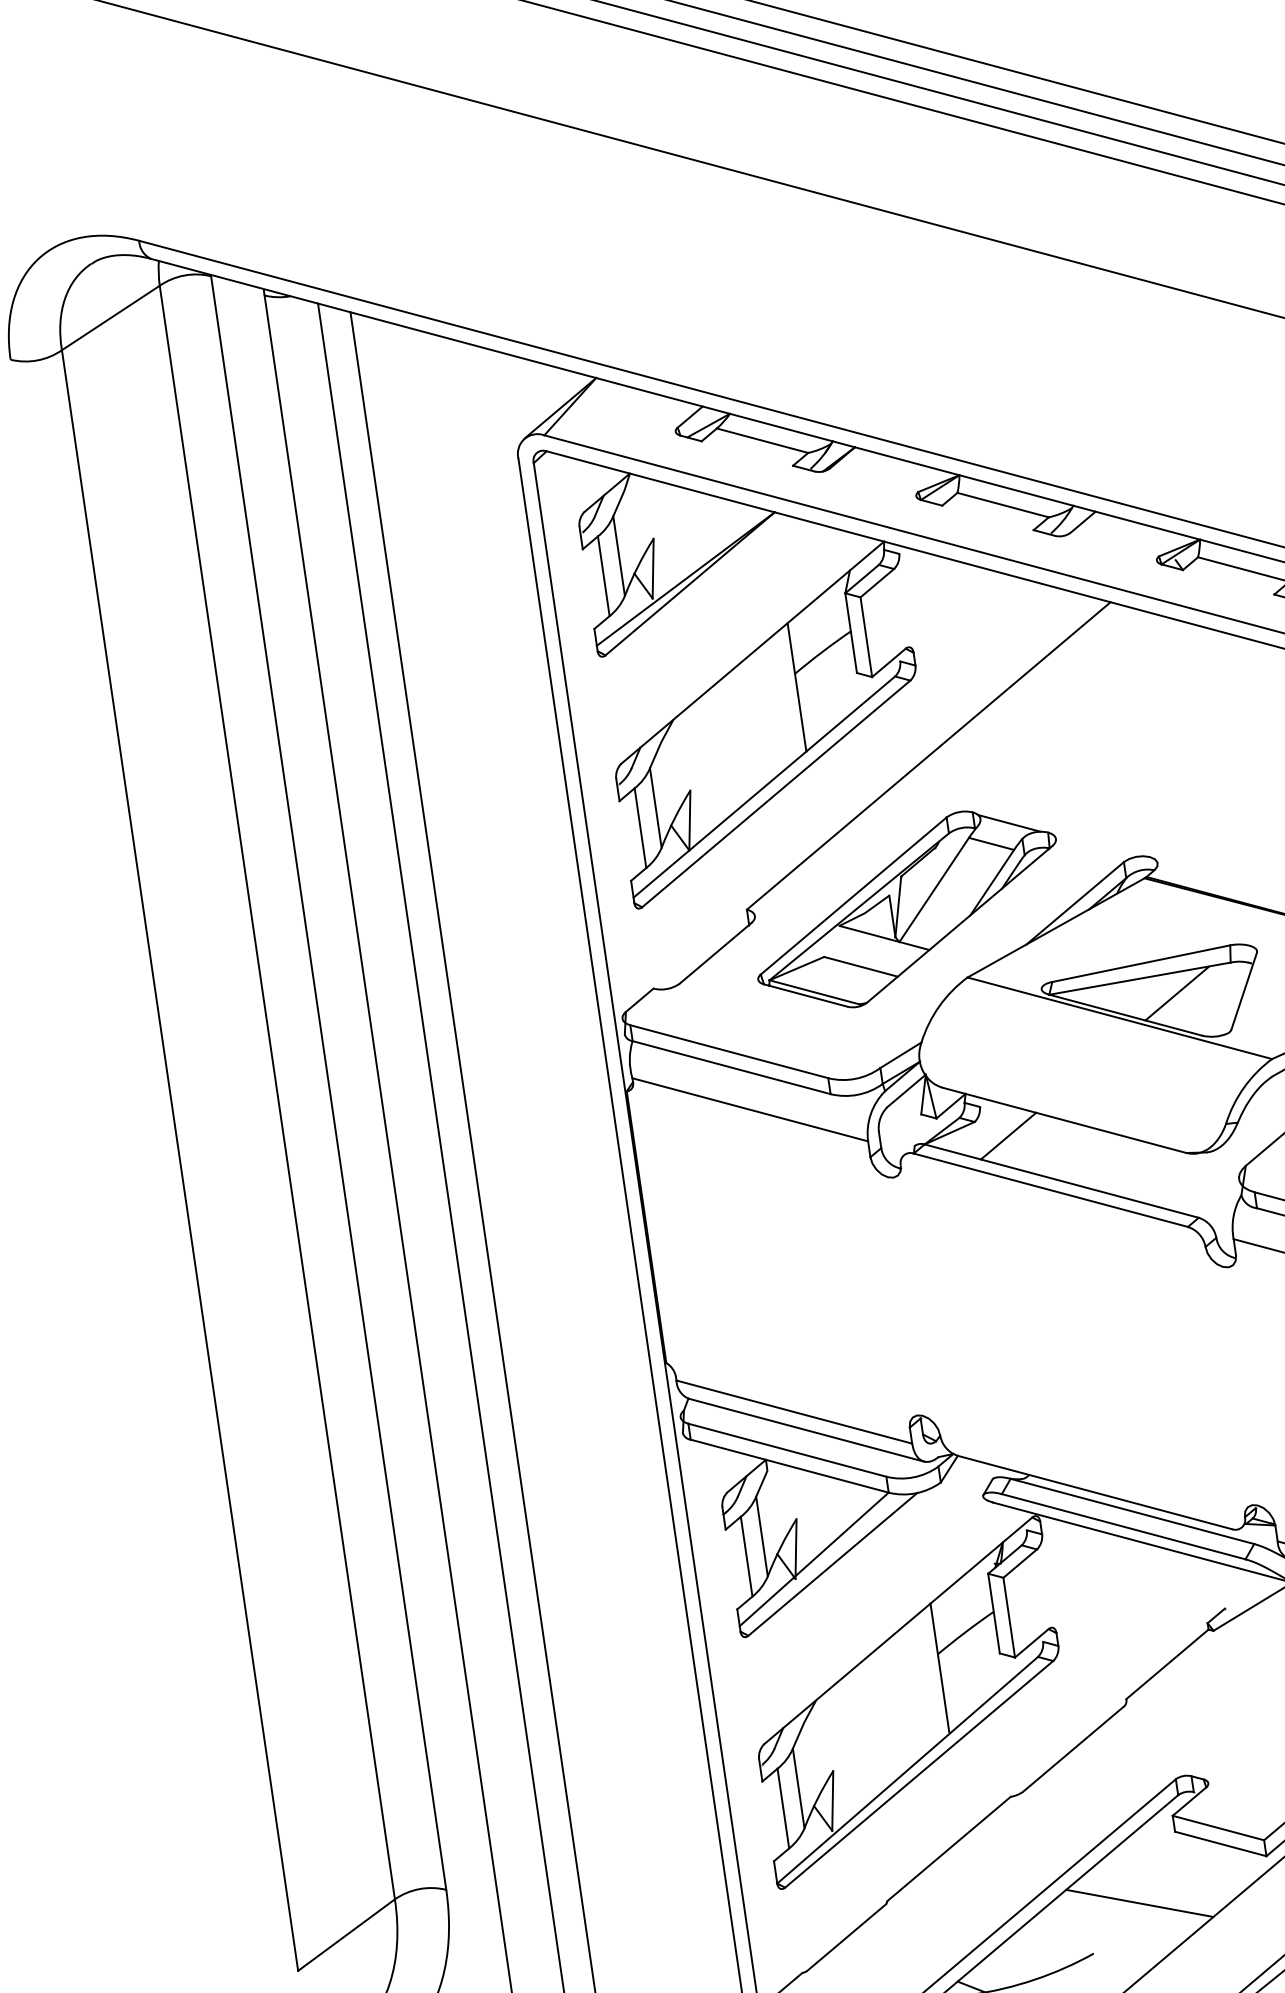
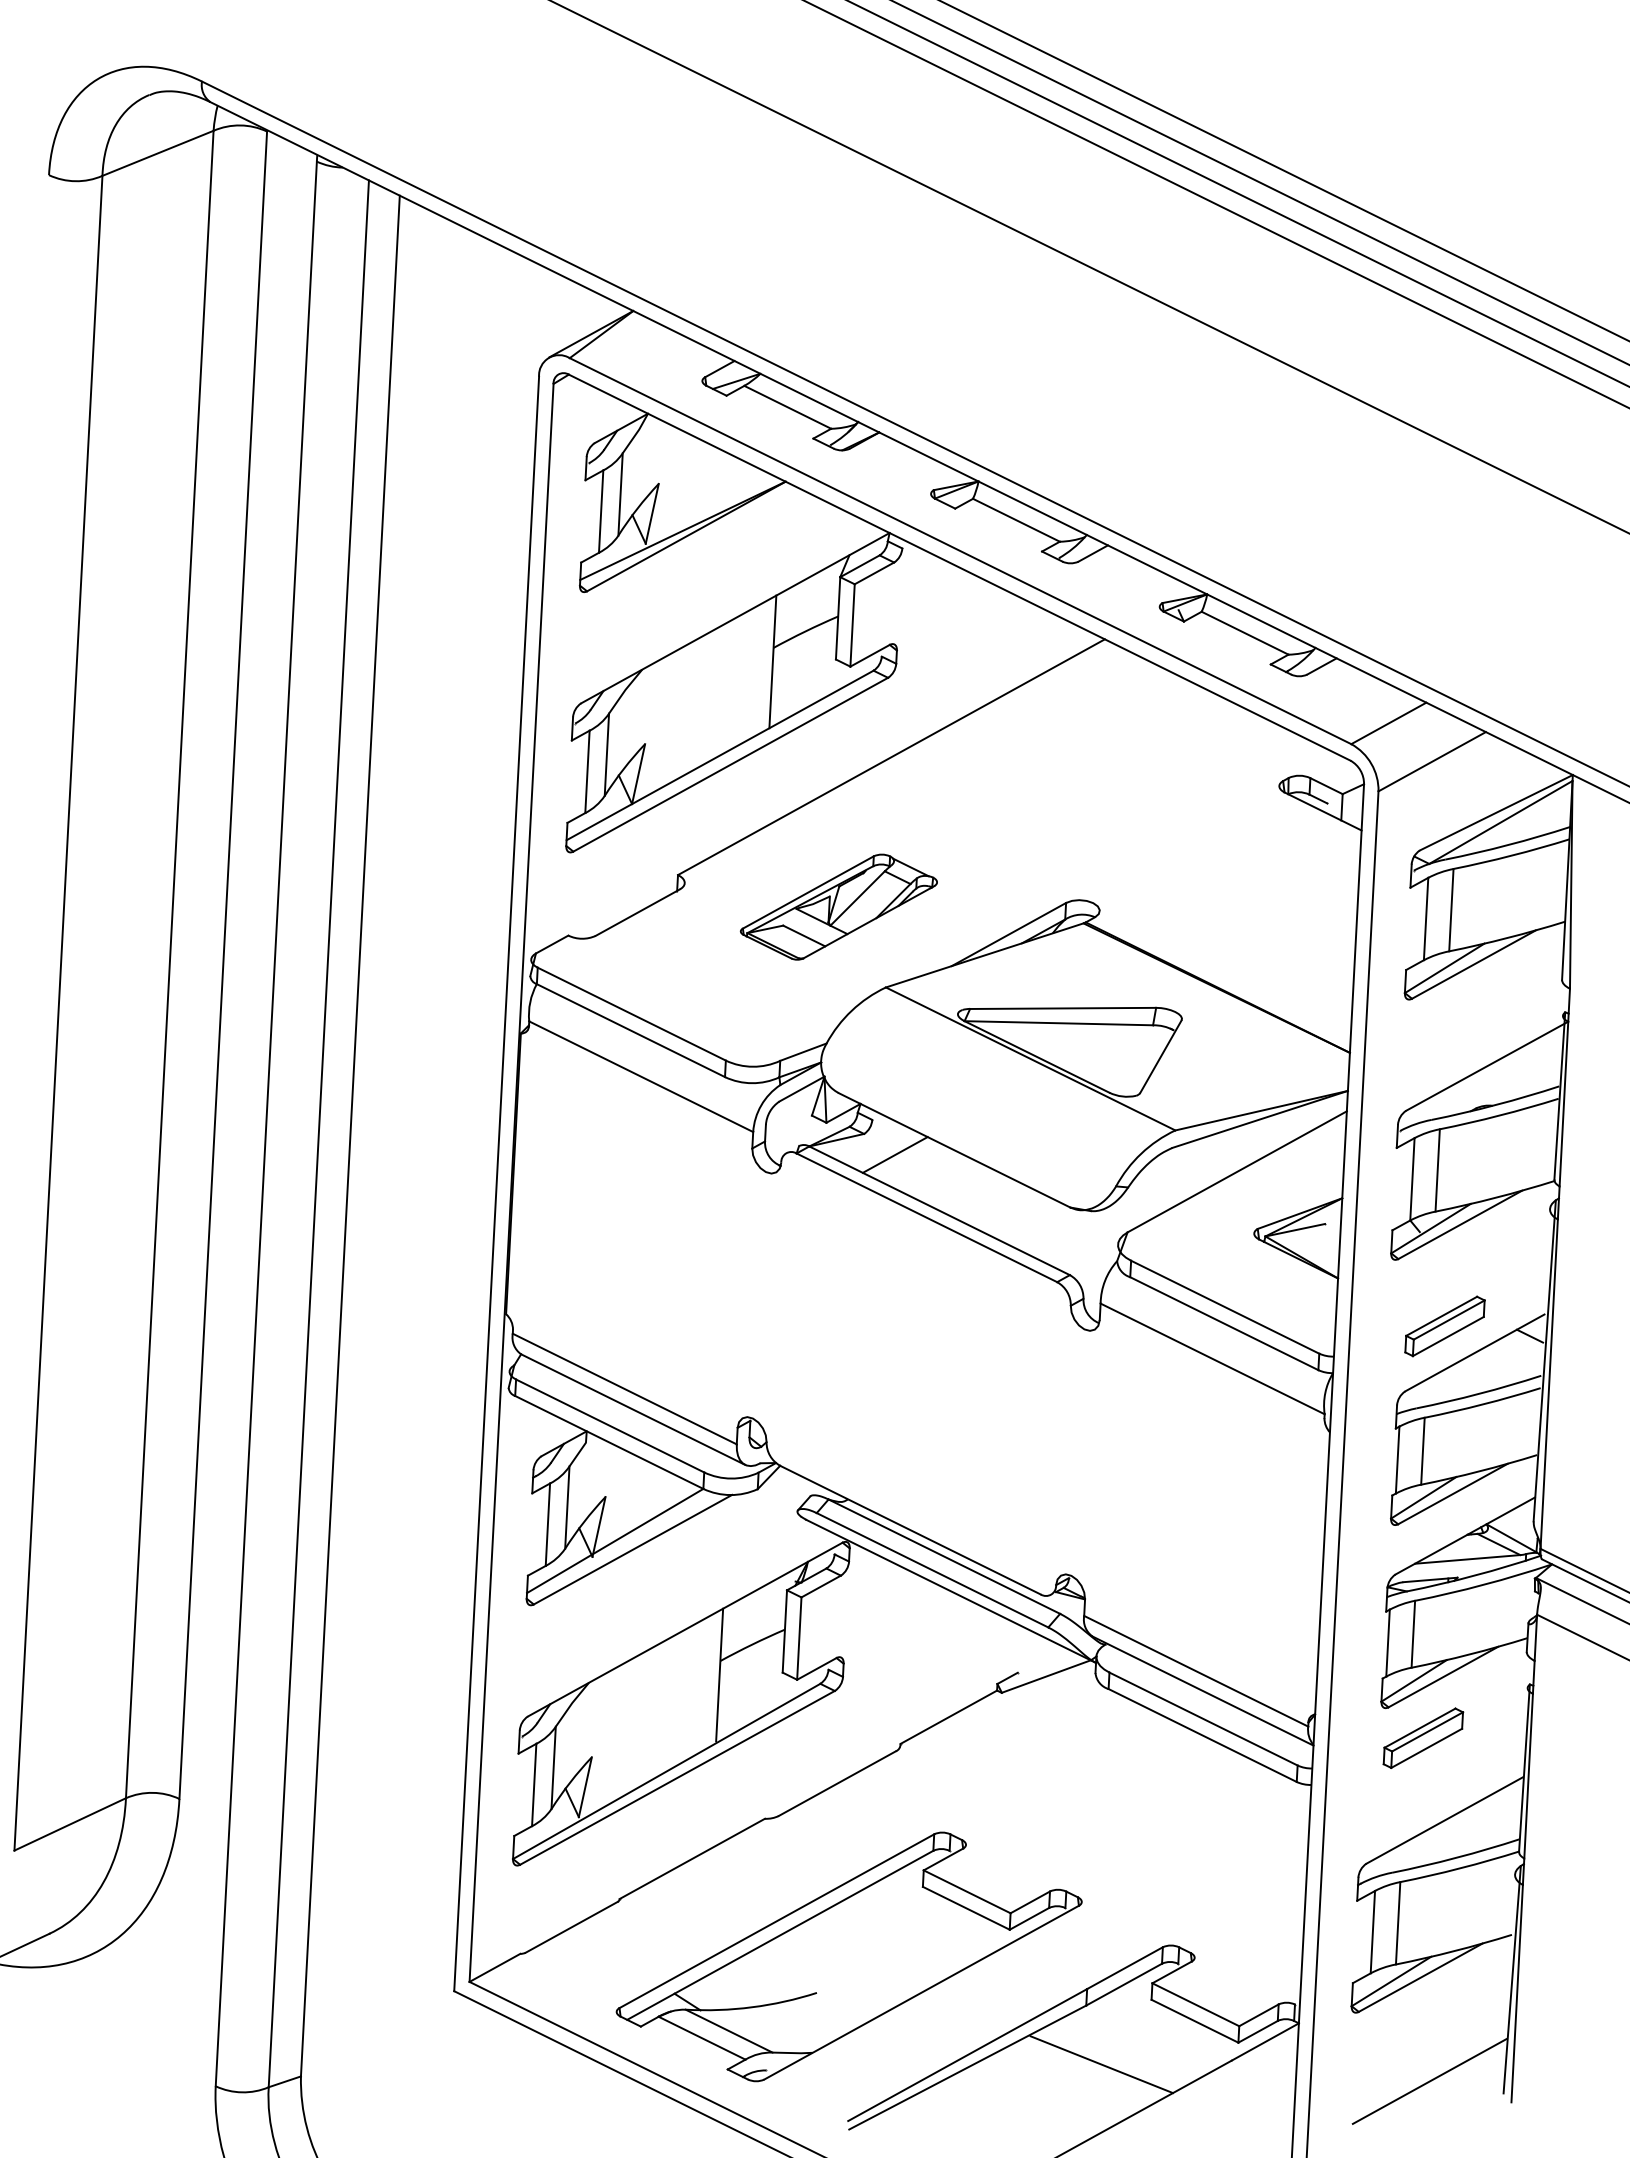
part: (906, 909) -> (838, 906), size x0.6
line: (1176, 993) -> (1092, 1045), removed
line: (1139, 1903) -> (872, 1951), removed

